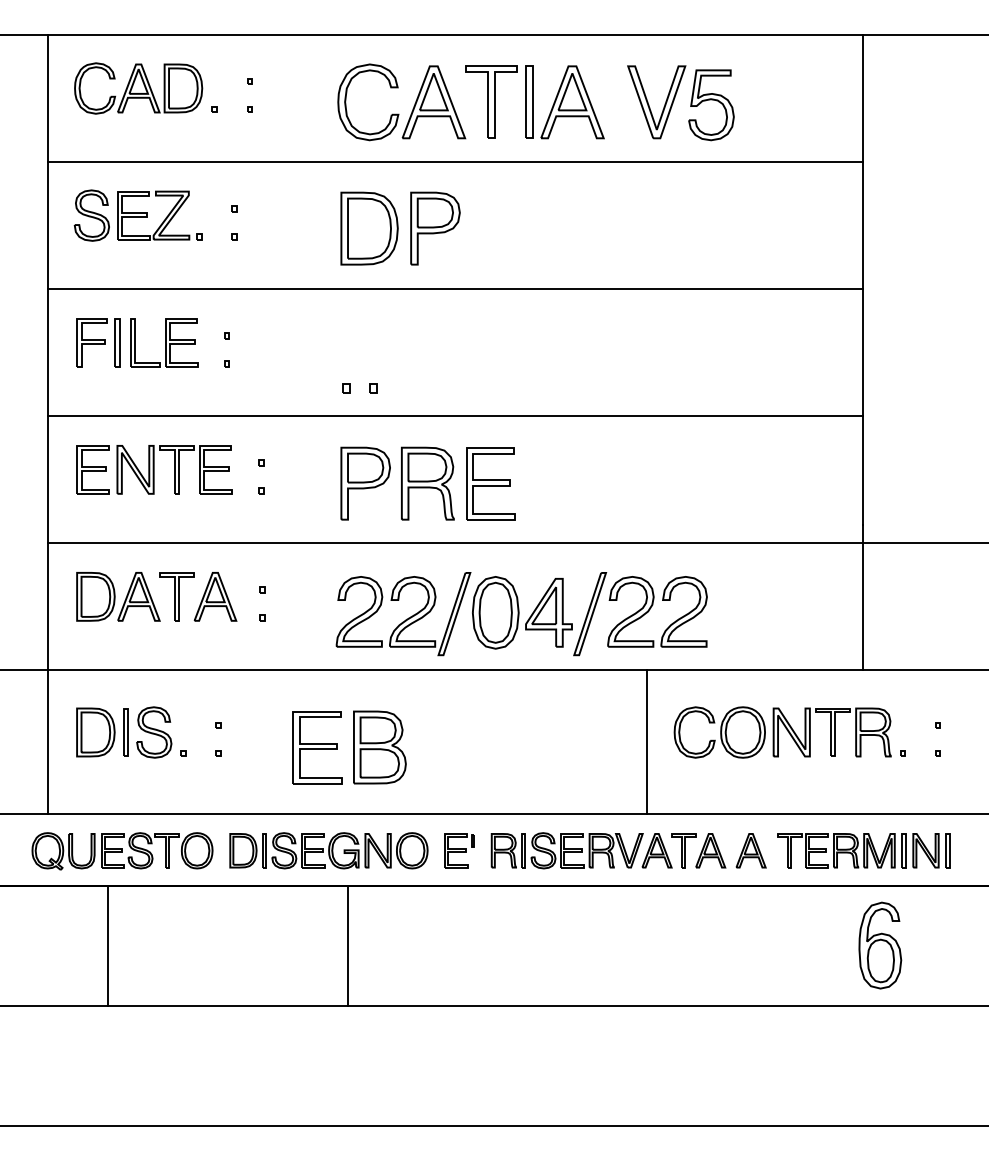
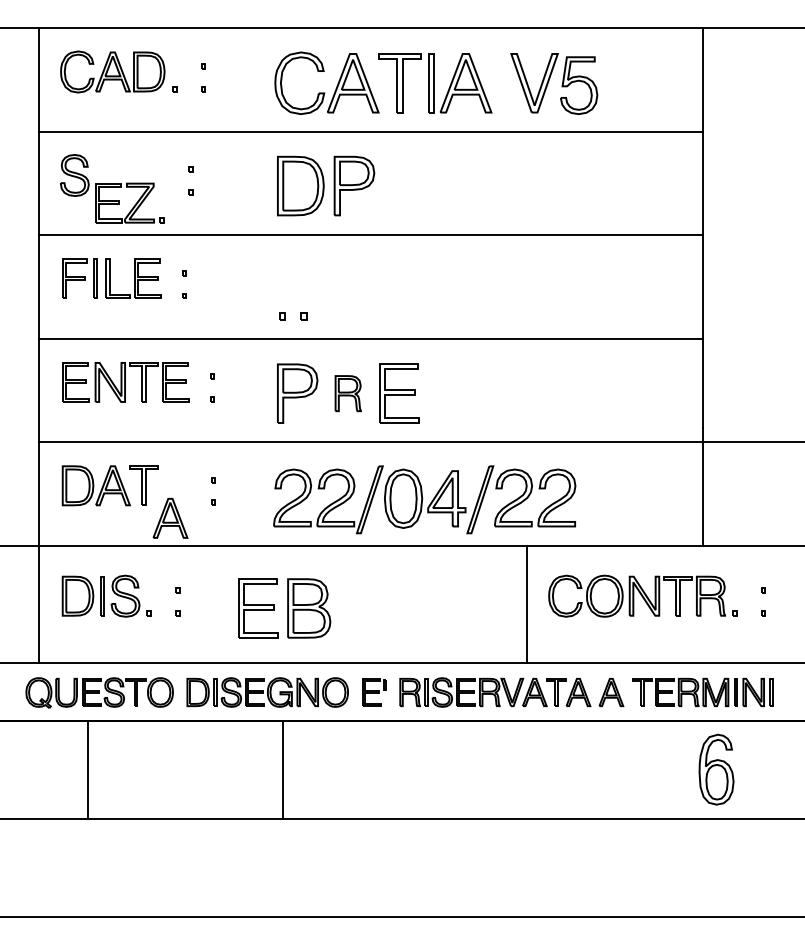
part: (165, 217) -> (134, 204), moved
part: (427, 483) -> (347, 393), size x0.6
part: (215, 596) -> (170, 518), moved

